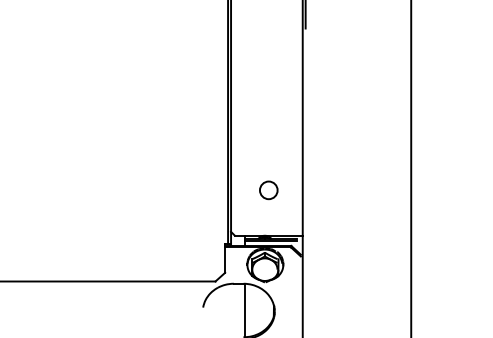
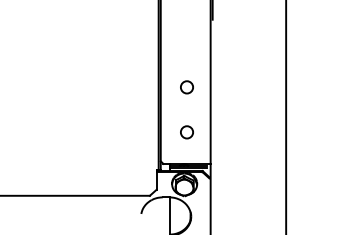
circle: (268, 125) -> (186, 87), added

